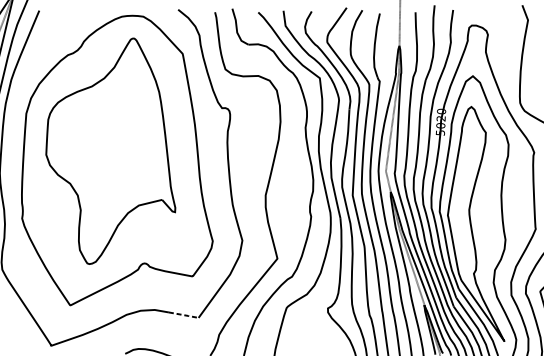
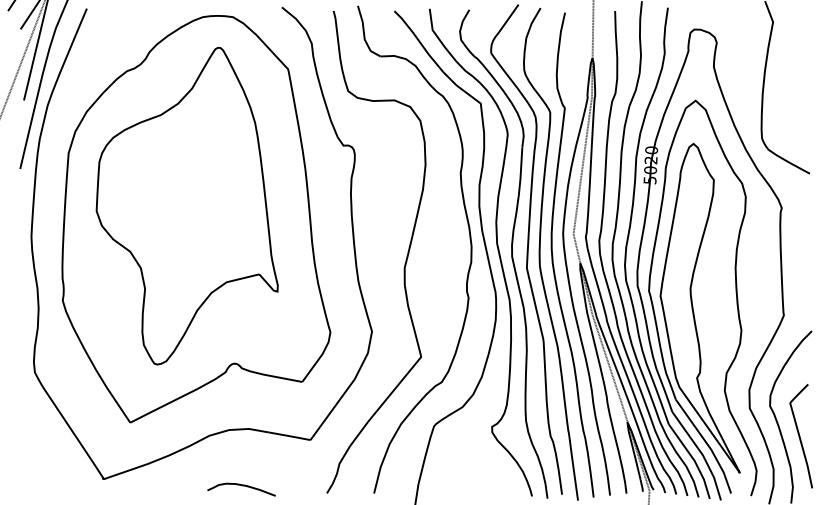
line: (184, 315) -> (290, 436), dashed -> solid

